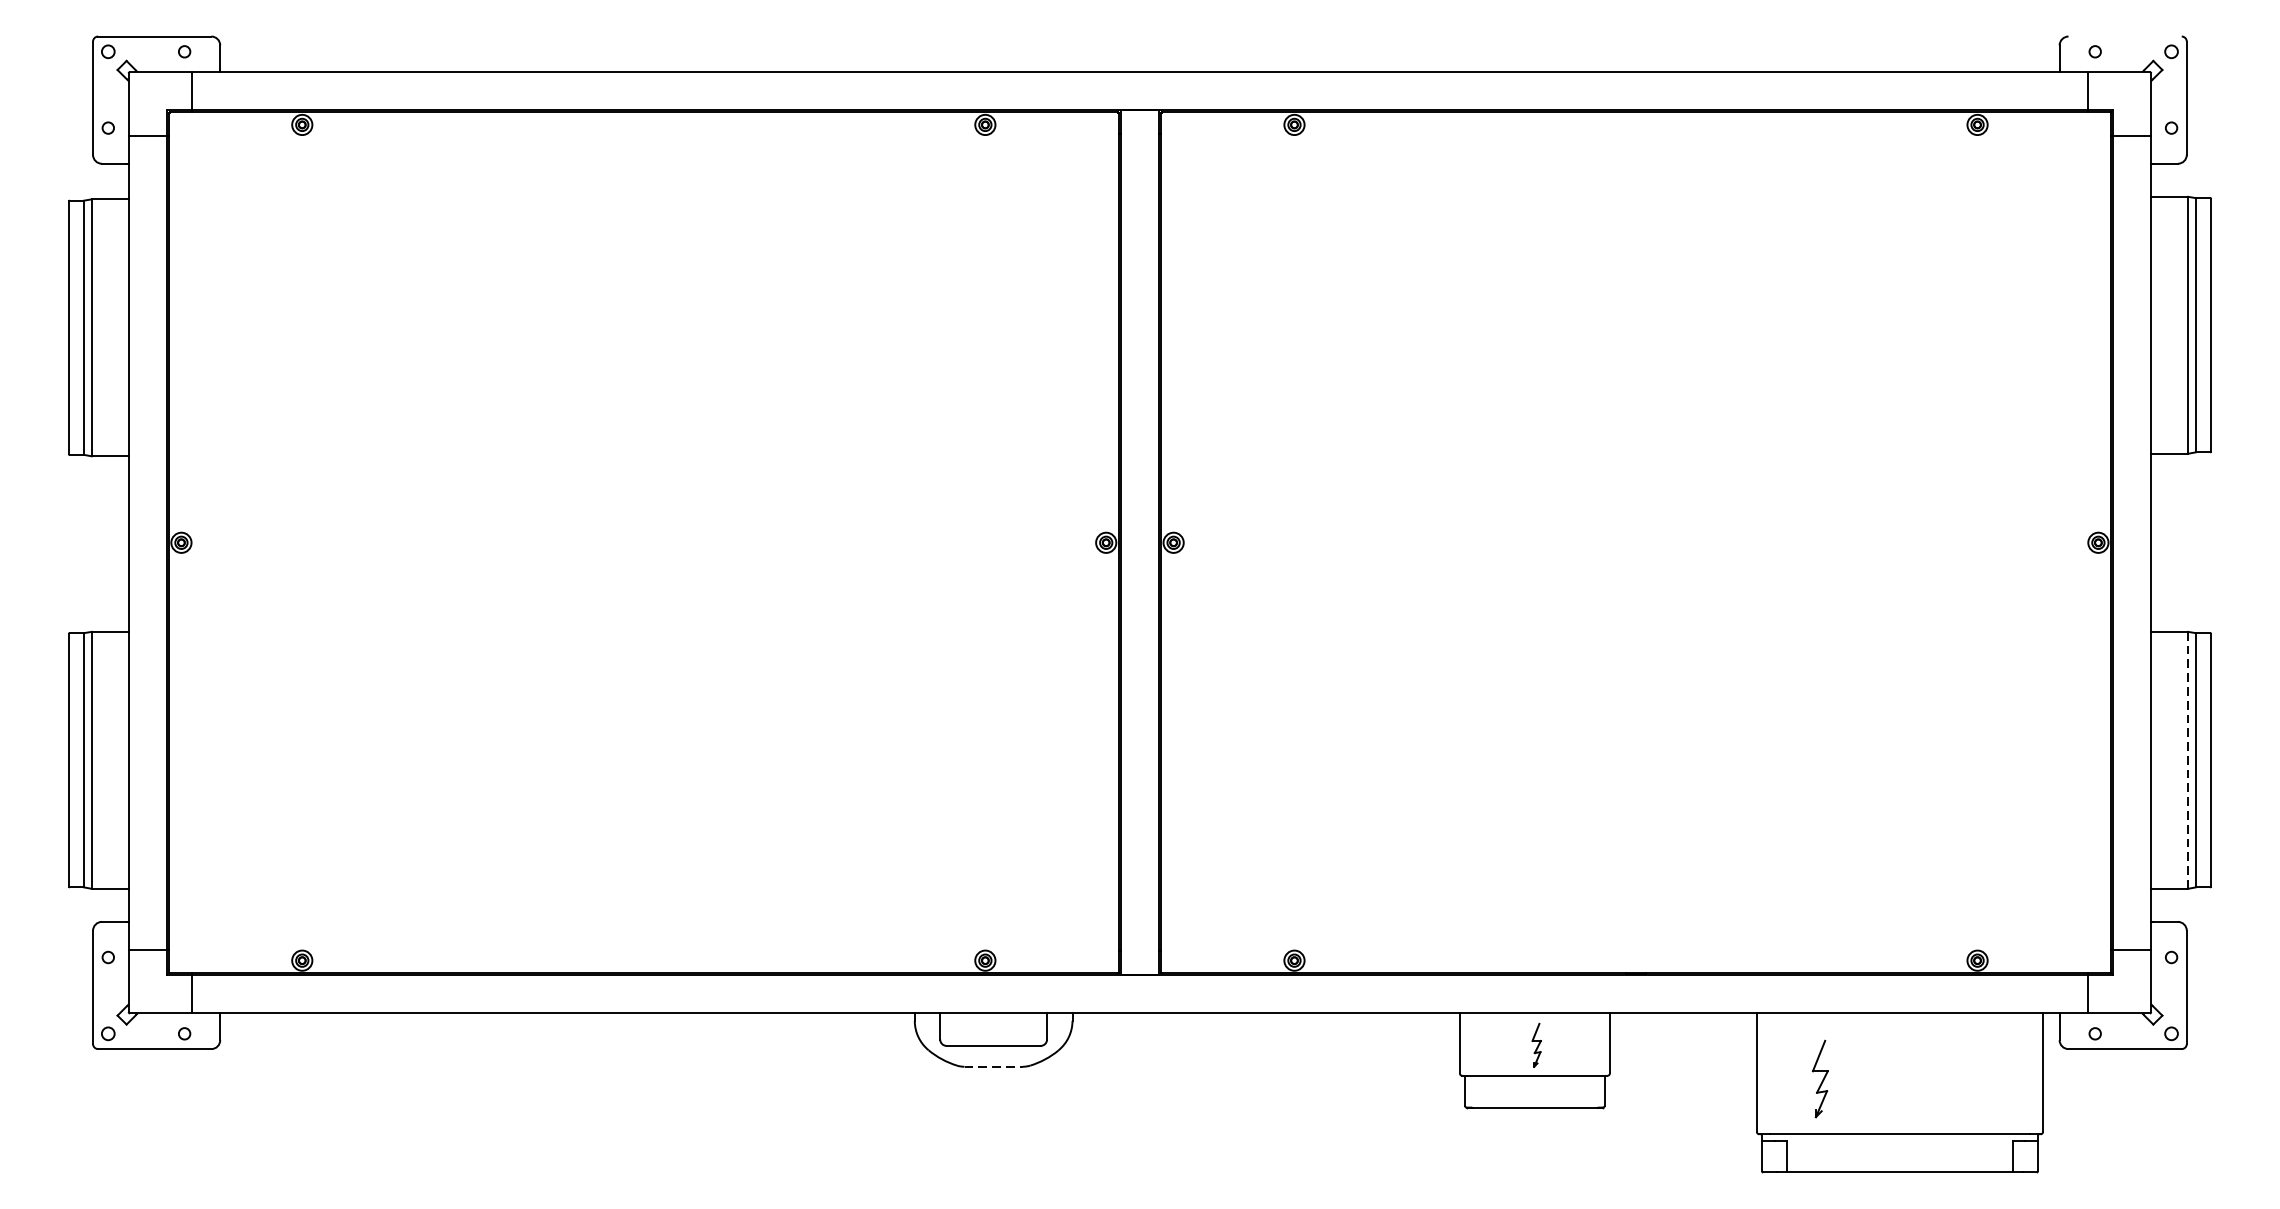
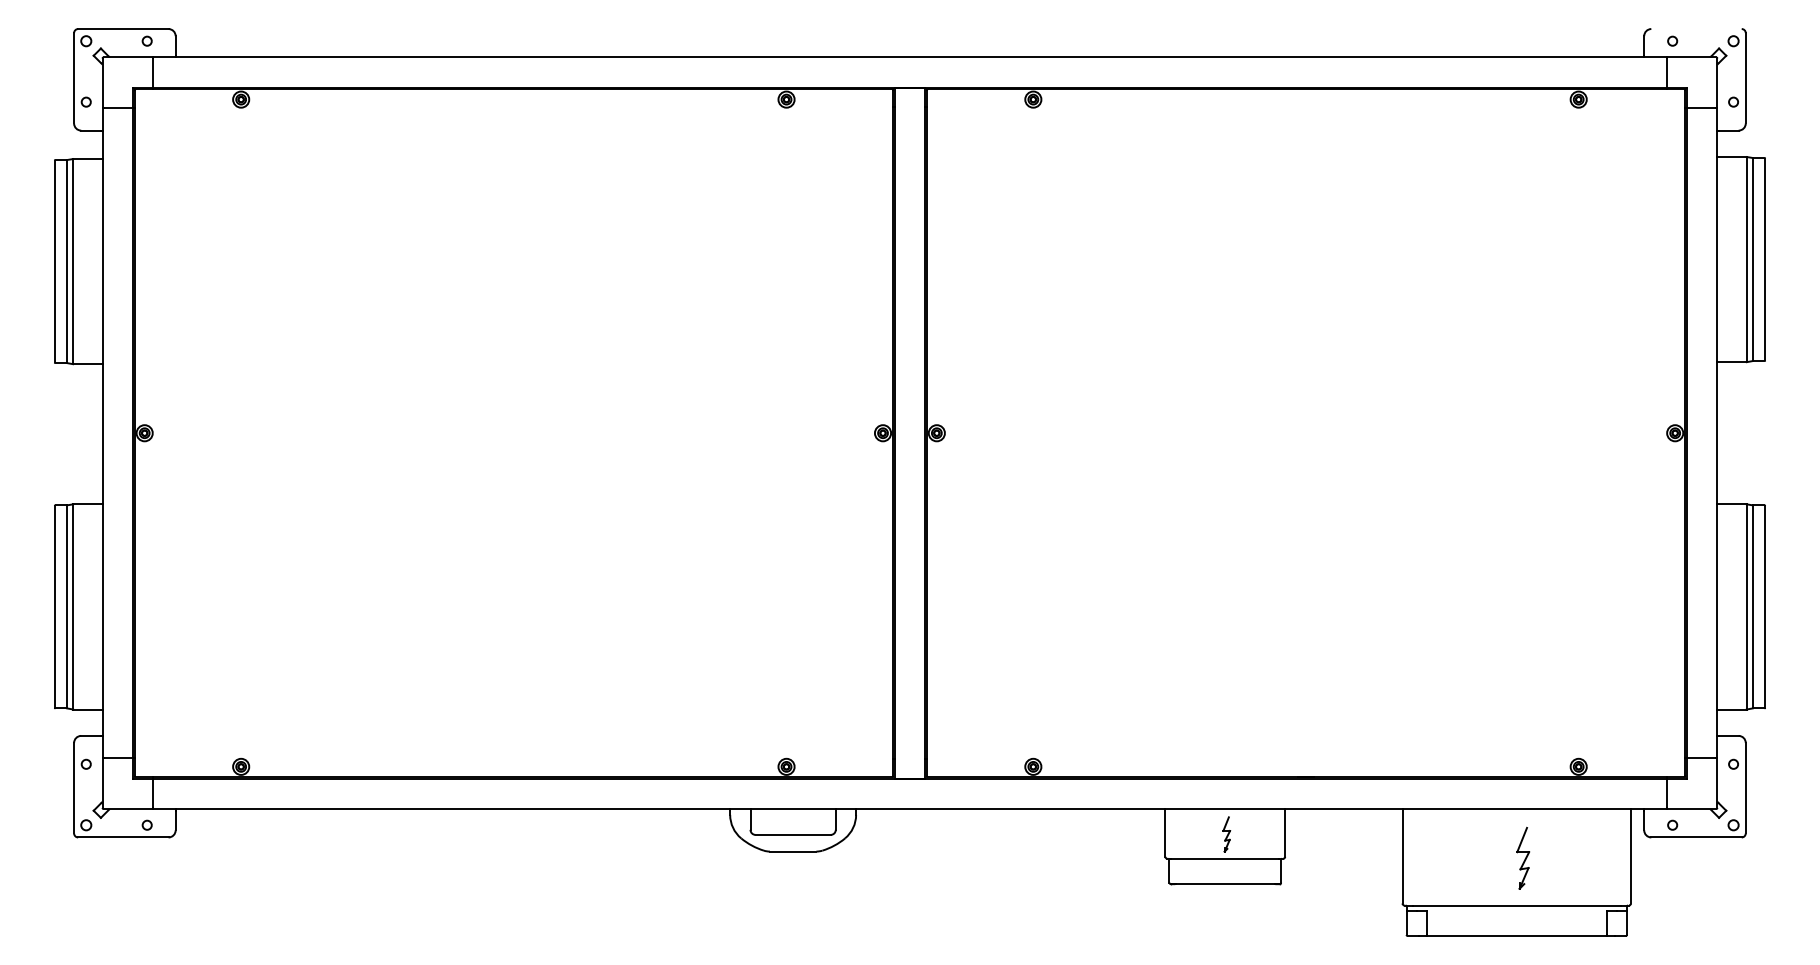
line: (2187, 759) -> (1746, 606), dashed -> solid
line: (994, 1066) -> (793, 851), dashed -> solid
part: (1820, 1077) -> (1523, 857), moved

